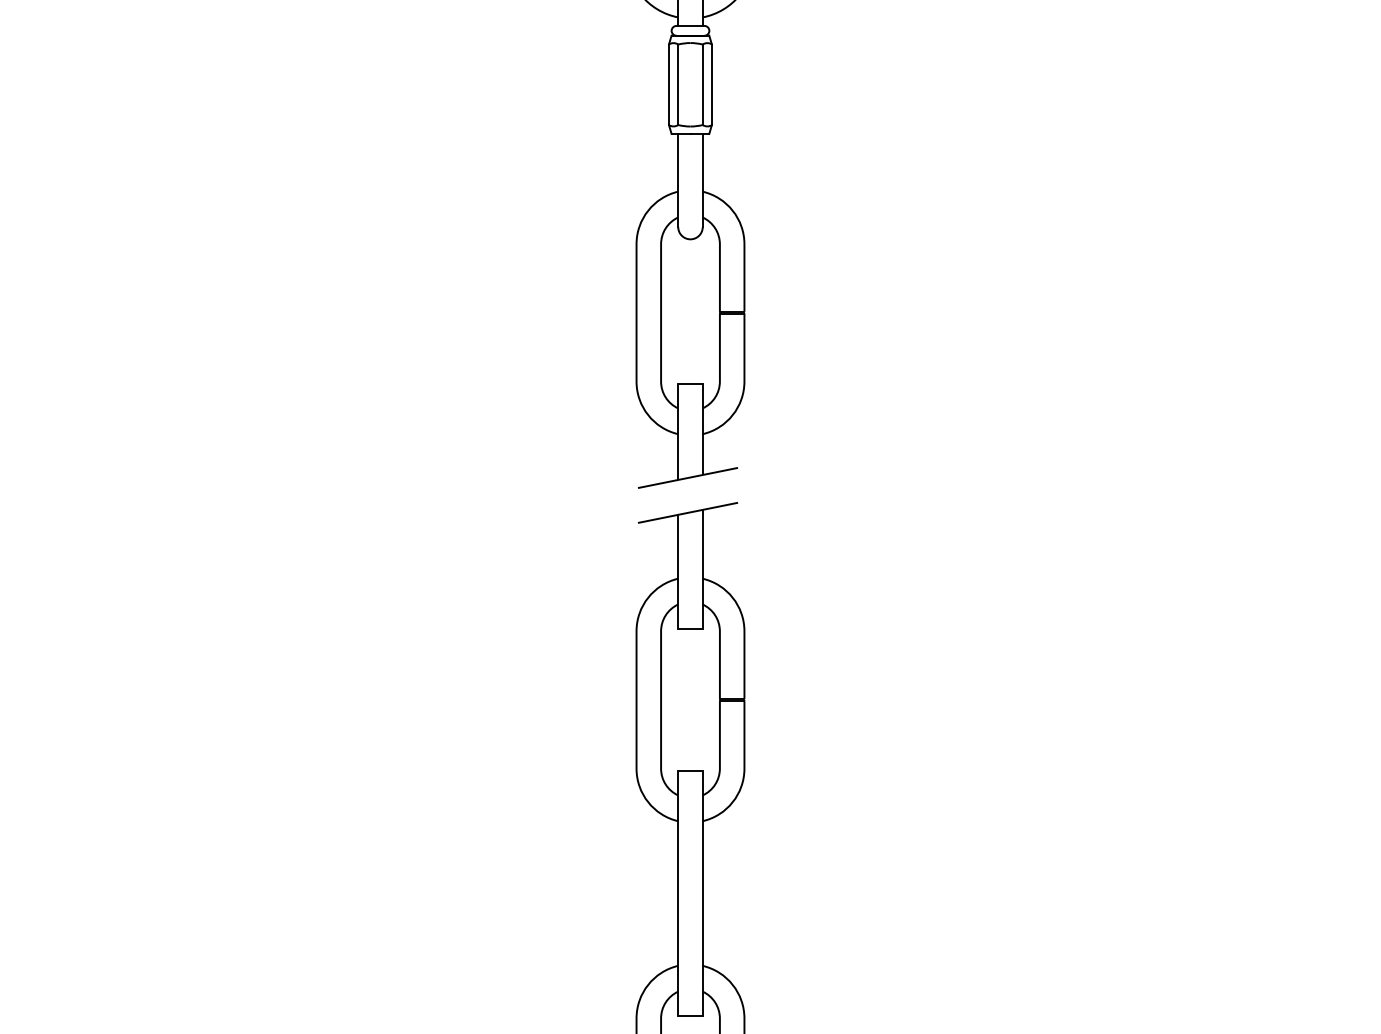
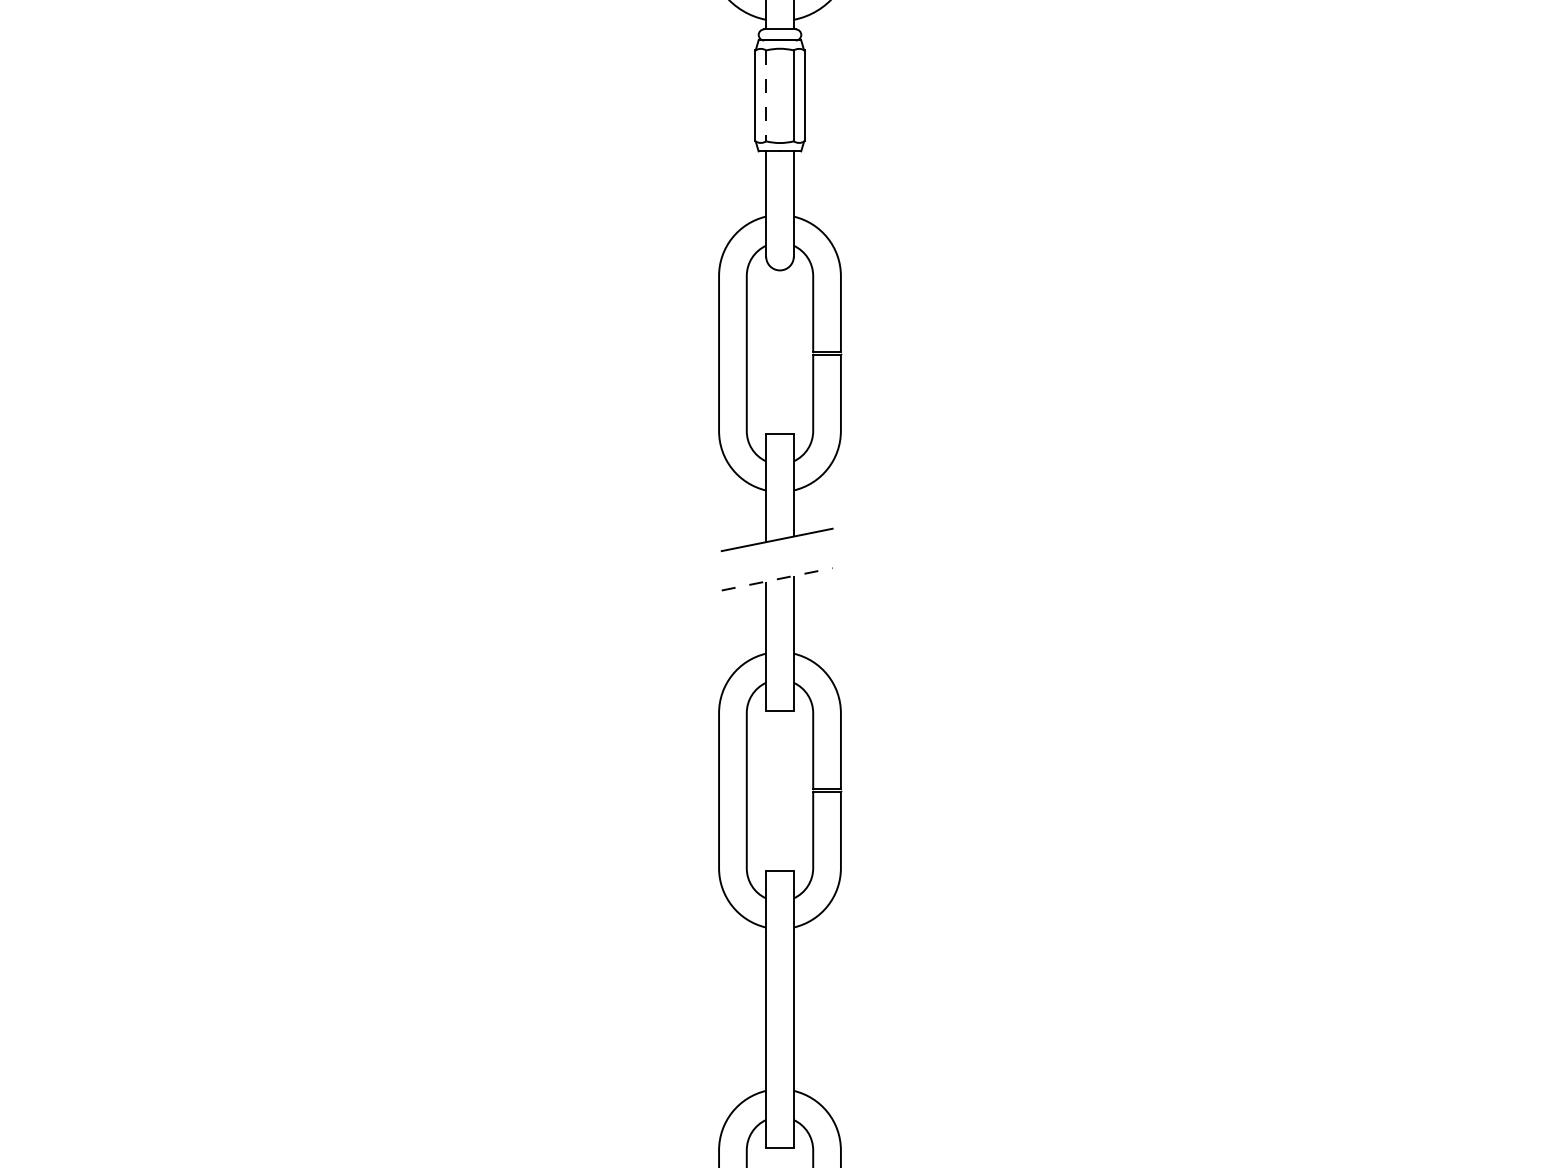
line: (678, 85) -> (766, 96), solid -> dashed
line: (688, 512) -> (777, 578), solid -> dashed

